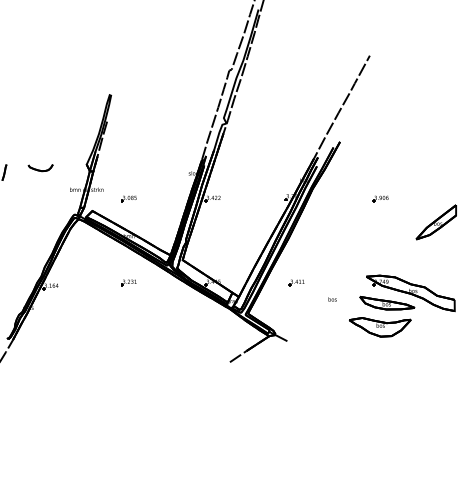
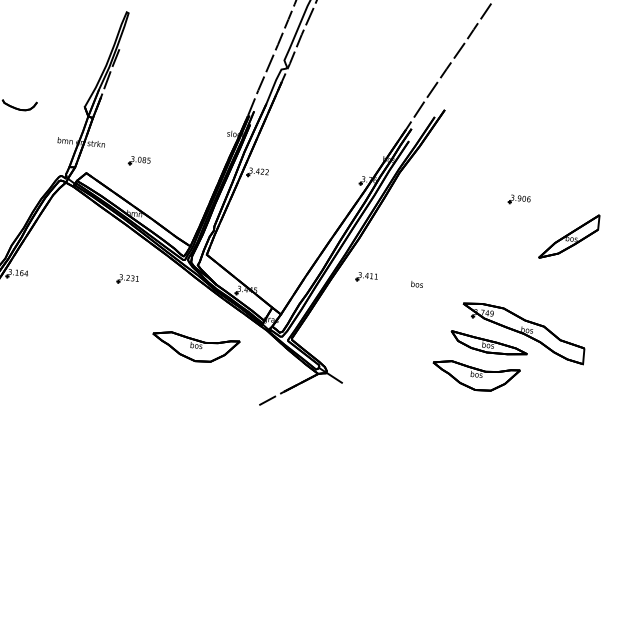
part: (380, 198) -> (519, 199), moved
part: (296, 282) -> (366, 276), moved
text: (332, 299) -> (416, 284), moved
part: (181, 326) -> (195, 348), added

